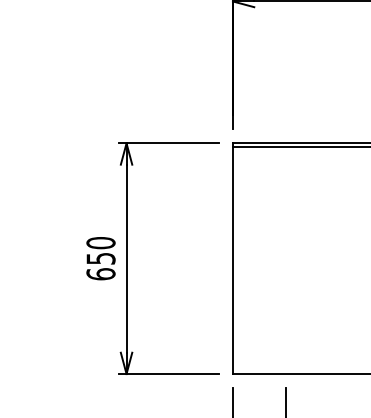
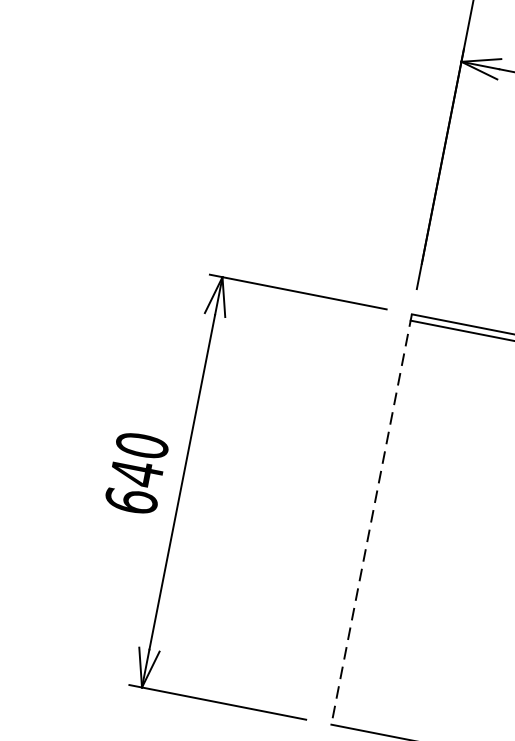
text: (100, 258) -> (135, 472), 650 -> 640
line: (232, 259) -> (370, 520), solid -> dashed

